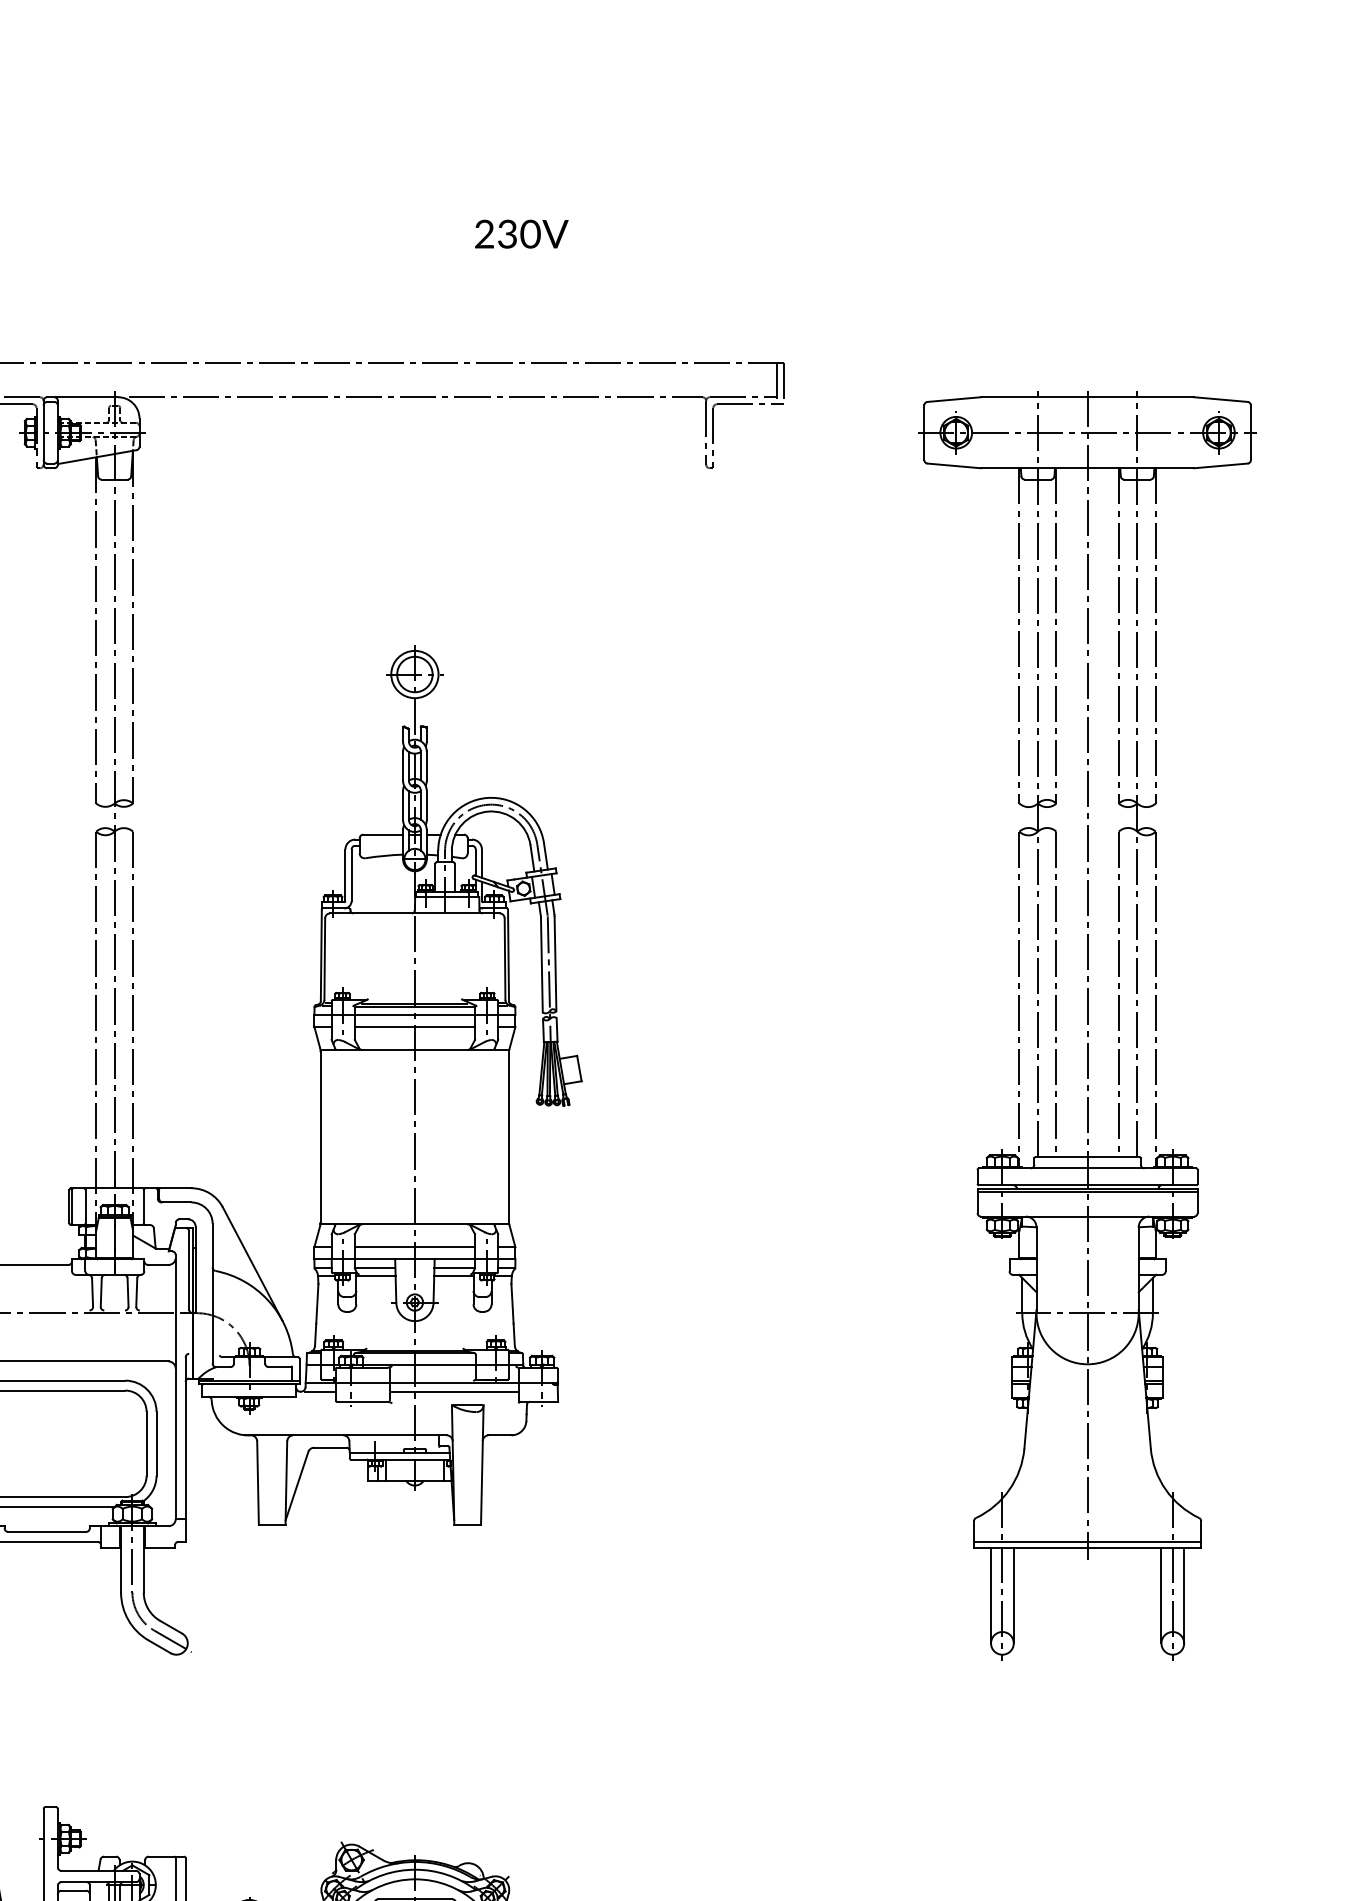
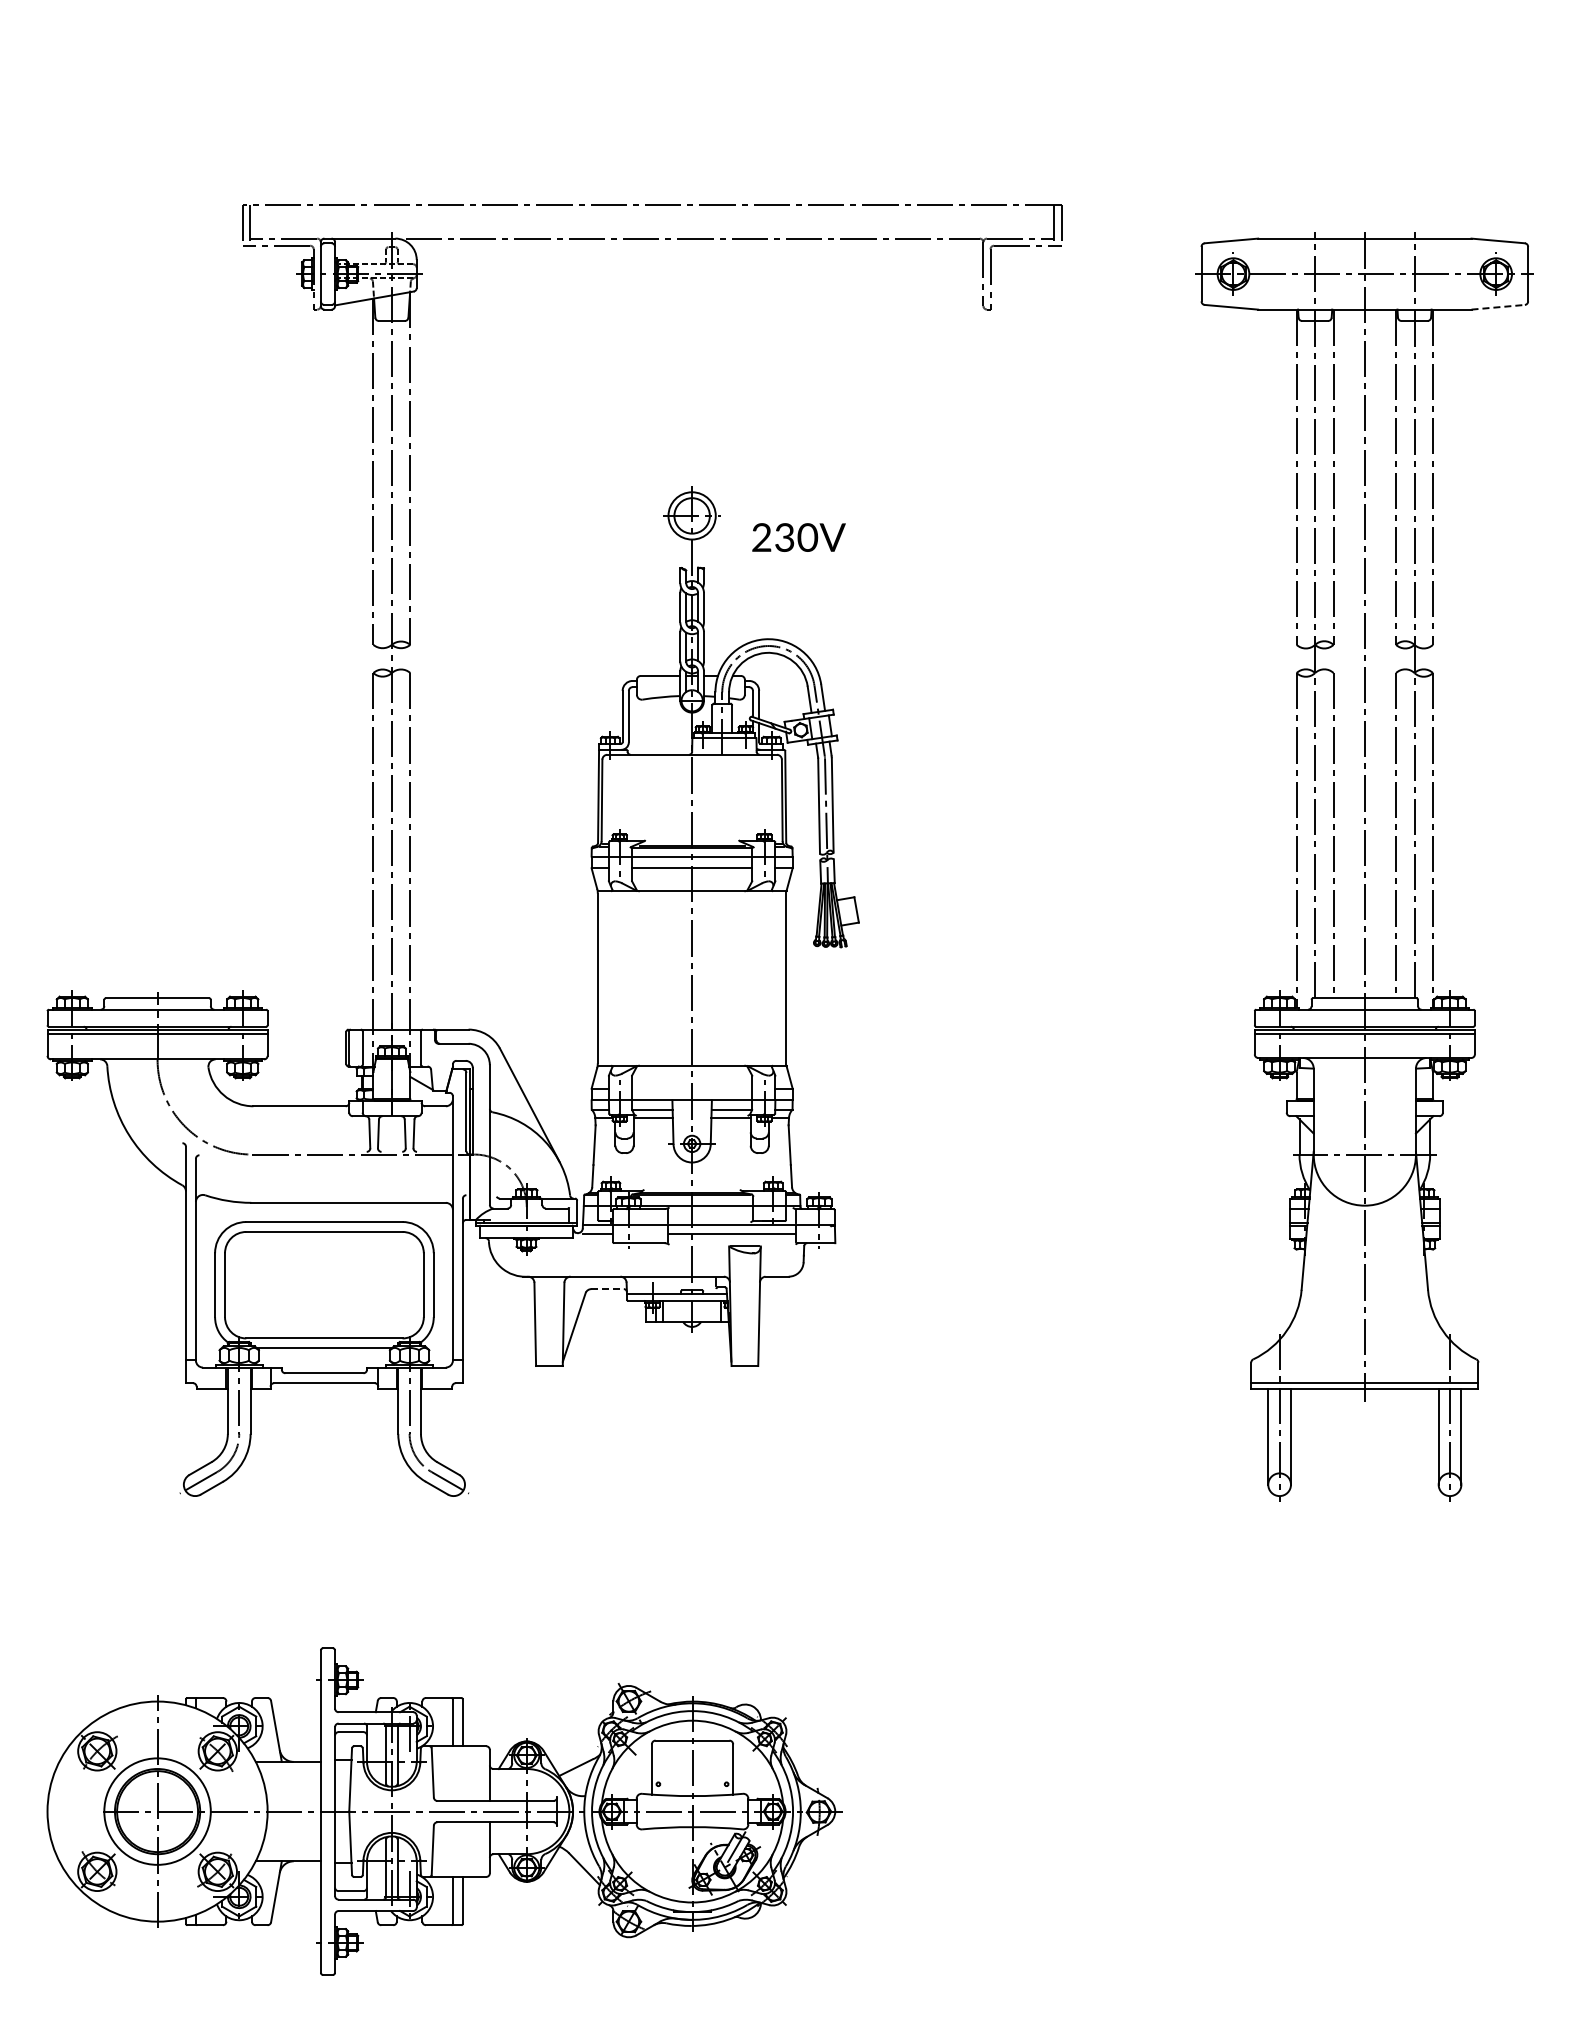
text: (521, 234) -> (798, 537), moved
line: (1221, 466) -> (1498, 307), solid -> dashed
line: (415, 1247) -> (692, 1088), removed
line: (331, 1448) -> (608, 1289), solid -> dashed

